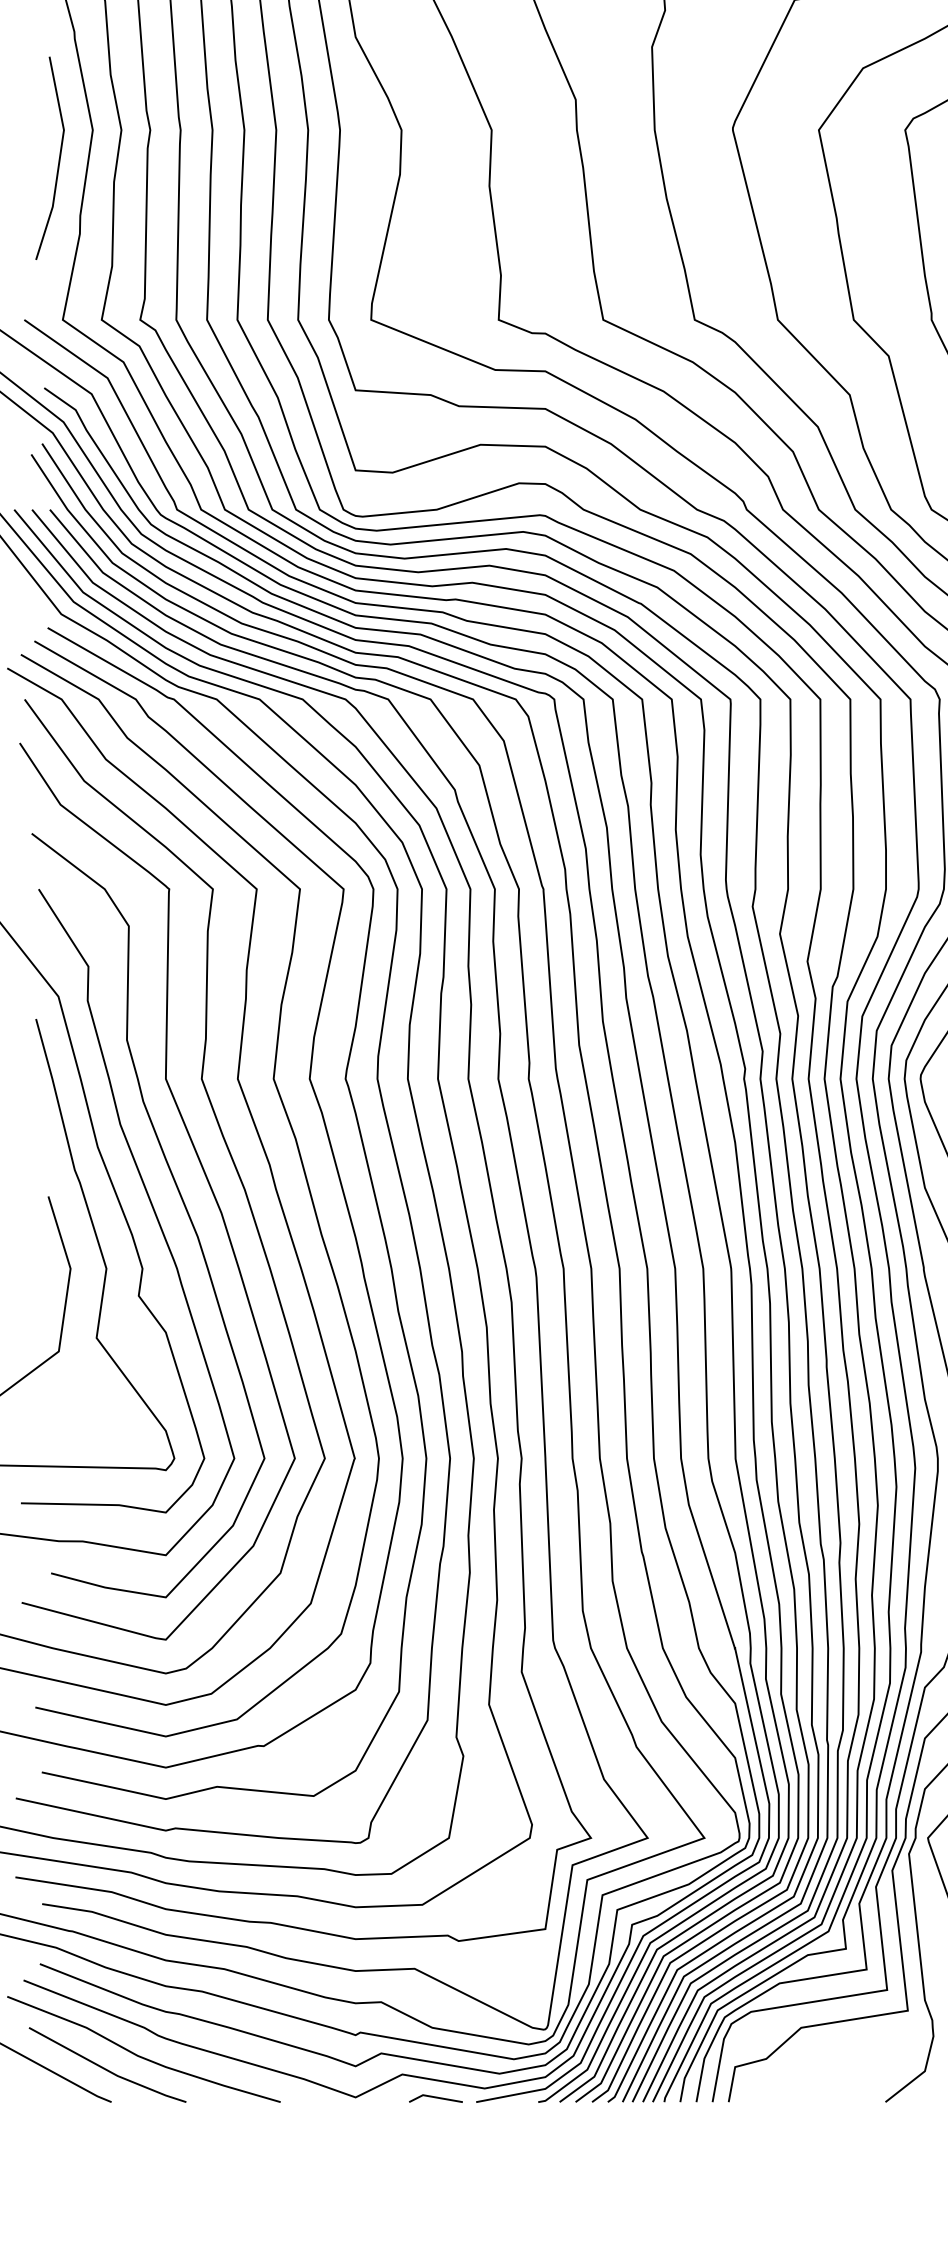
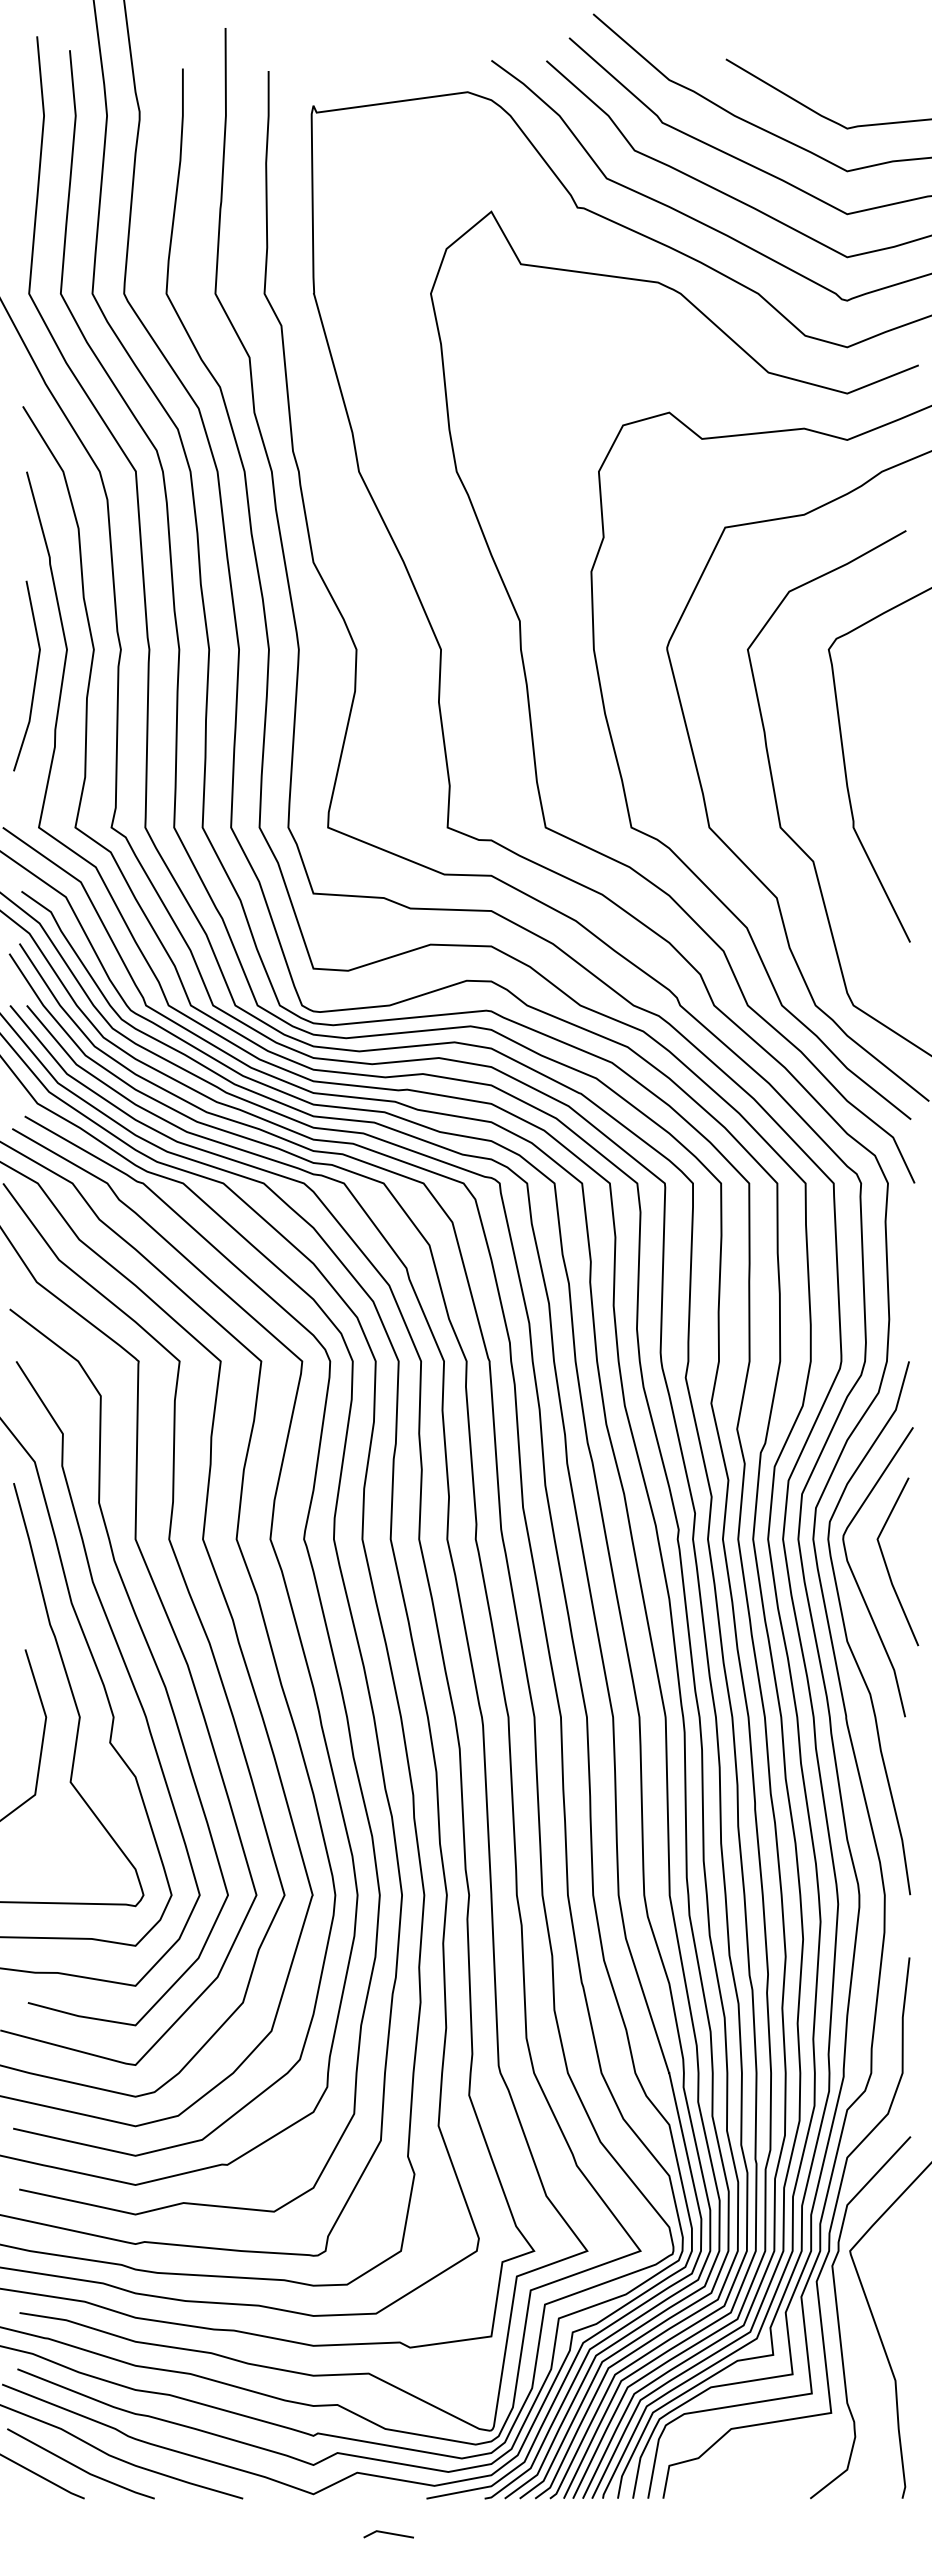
line: (435, 2098) -> (388, 2534), moved

